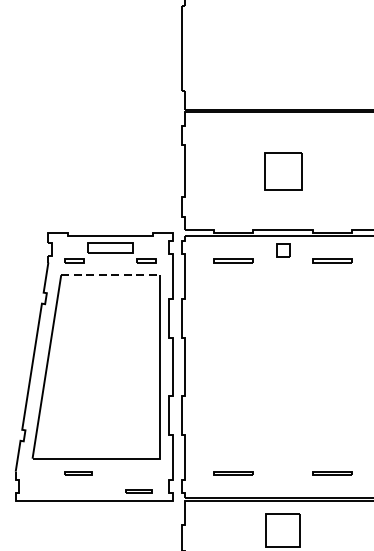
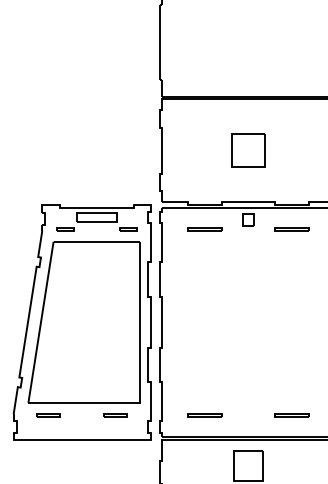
line: (111, 274) -> (97, 241), dashed -> solid
line: (78, 472) -> (48, 414), moved
line: (138, 490) -> (115, 414), moved

